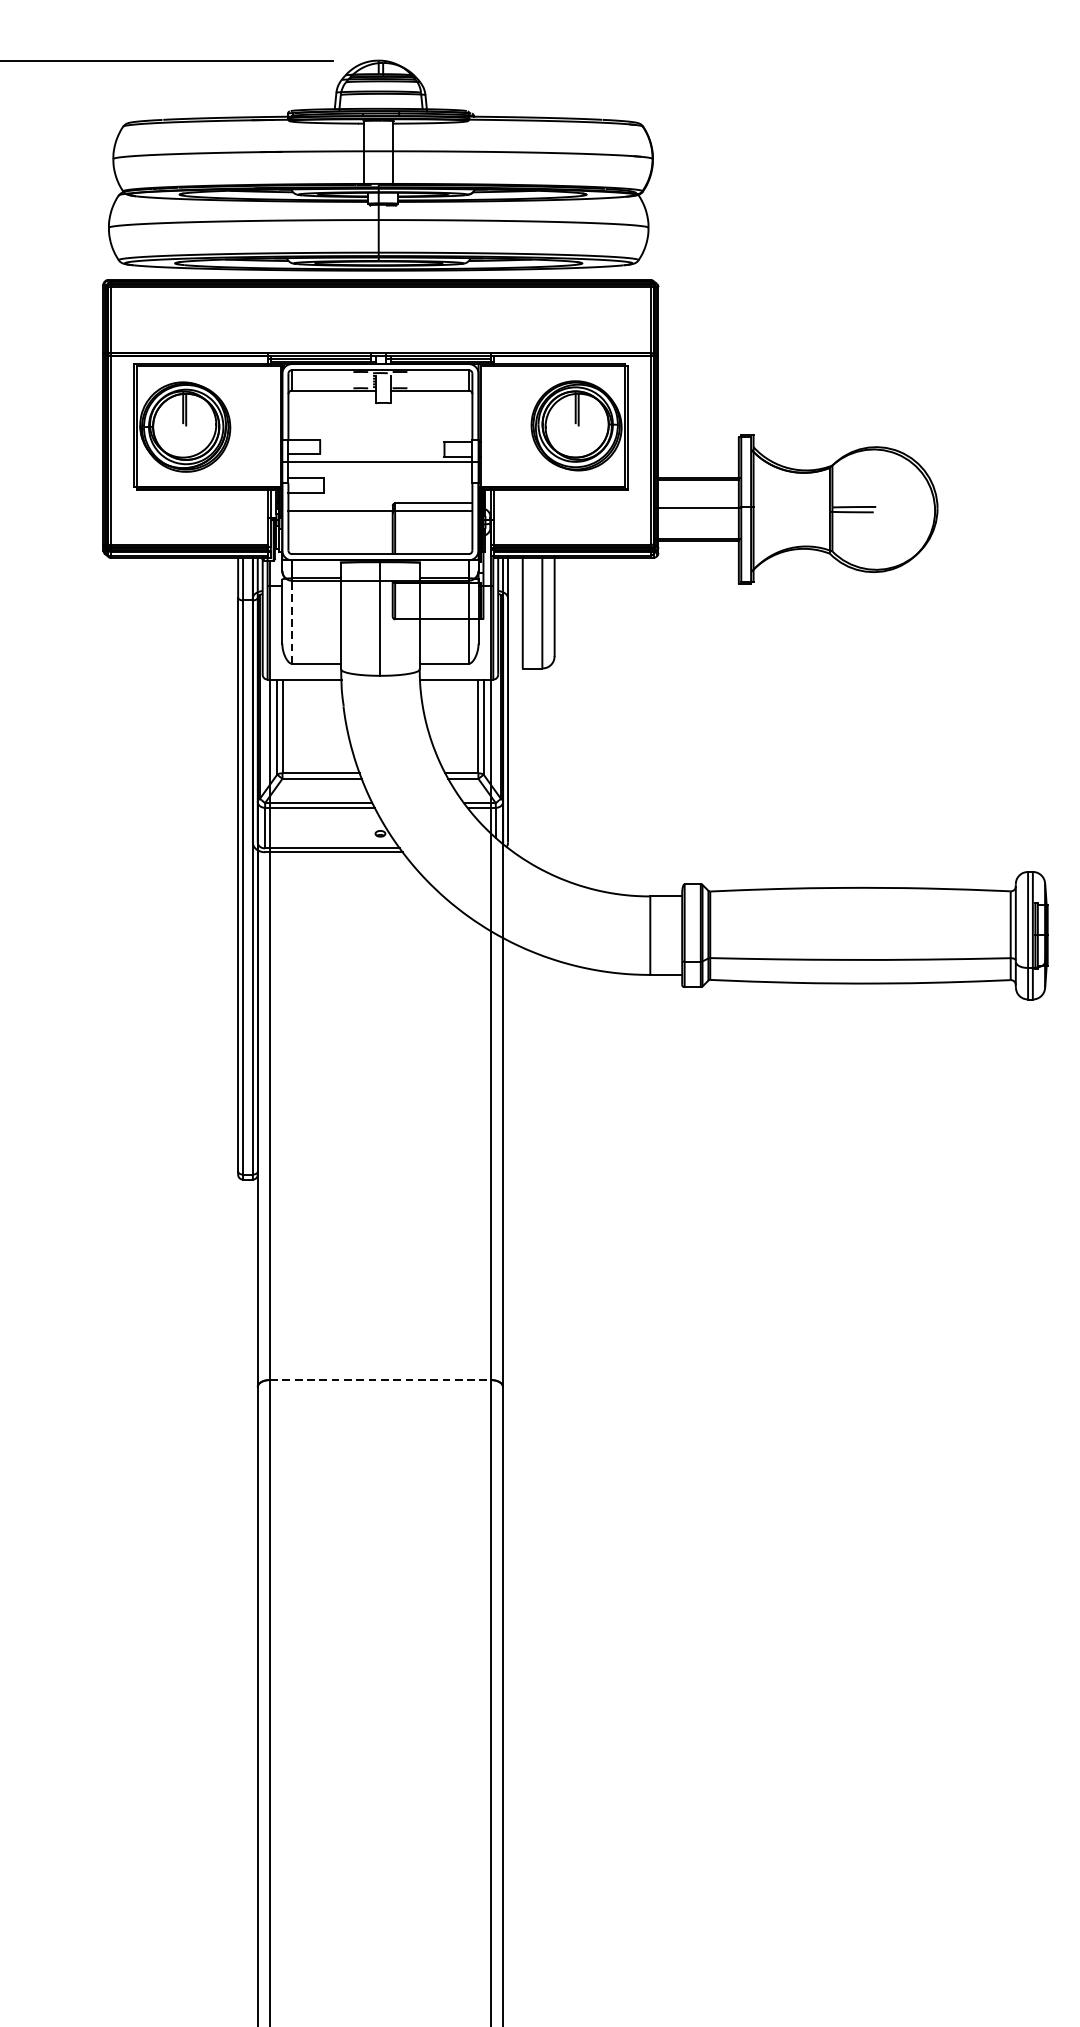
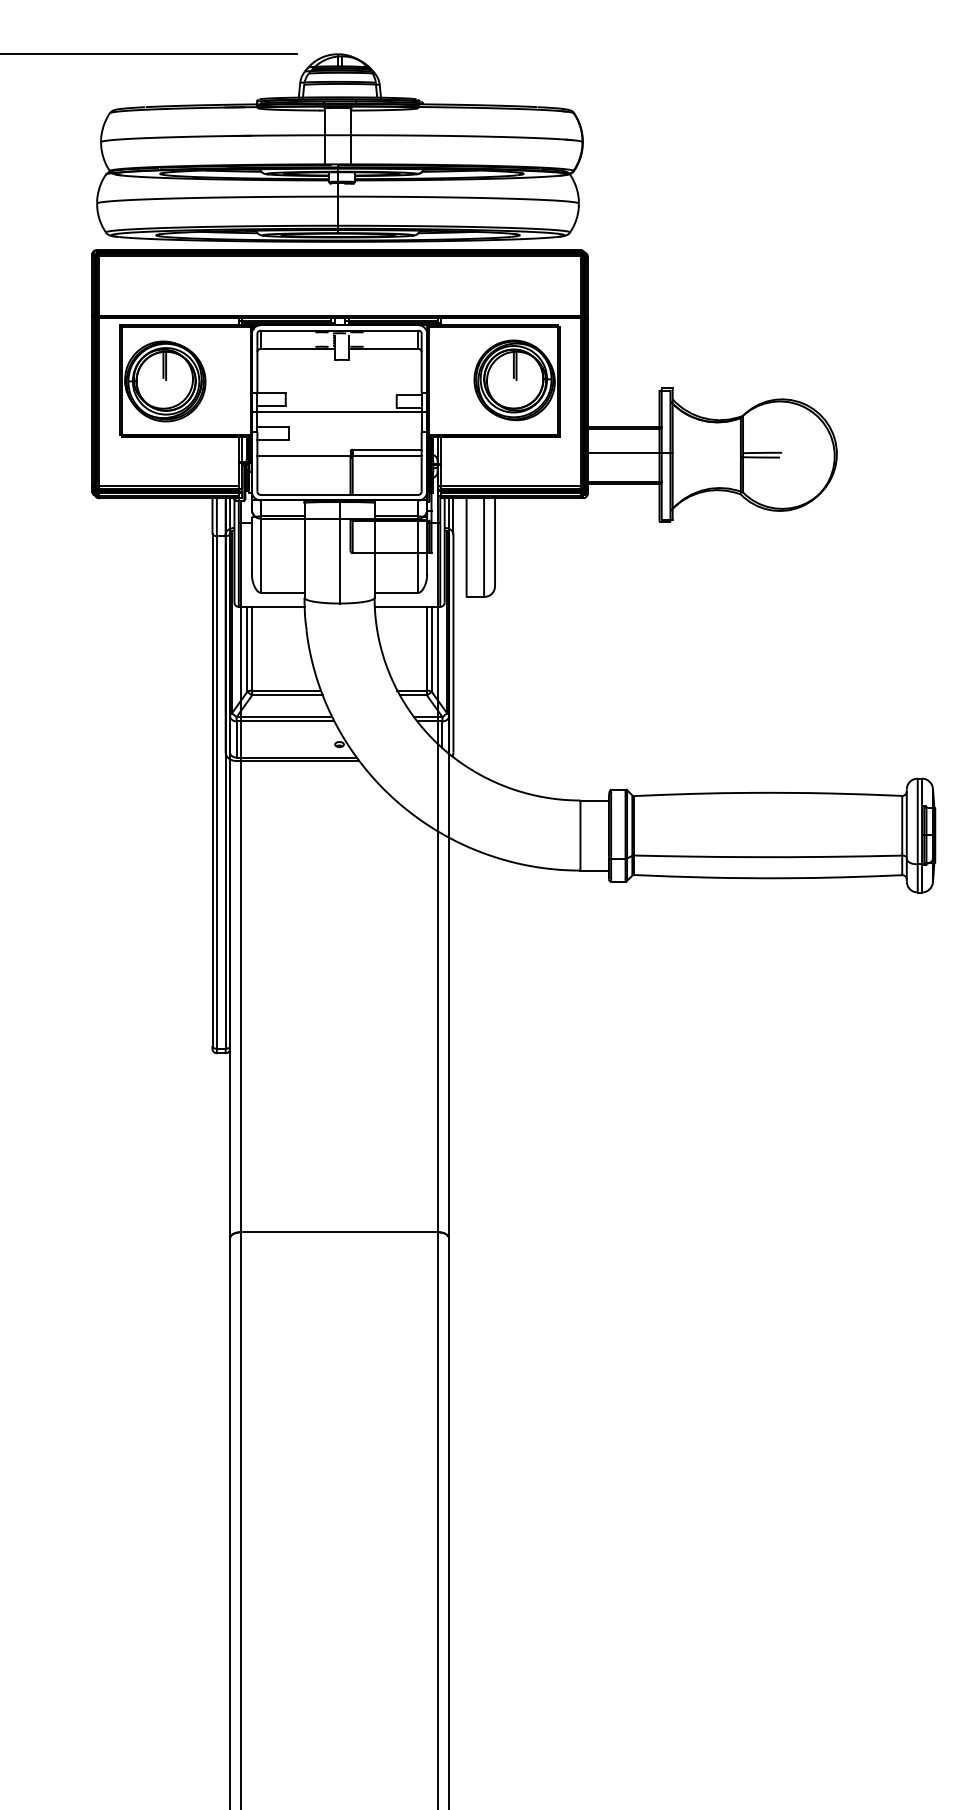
line: (291, 620) -> (260, 554), dashed -> solid
line: (380, 1380) -> (339, 1232), dashed -> solid

